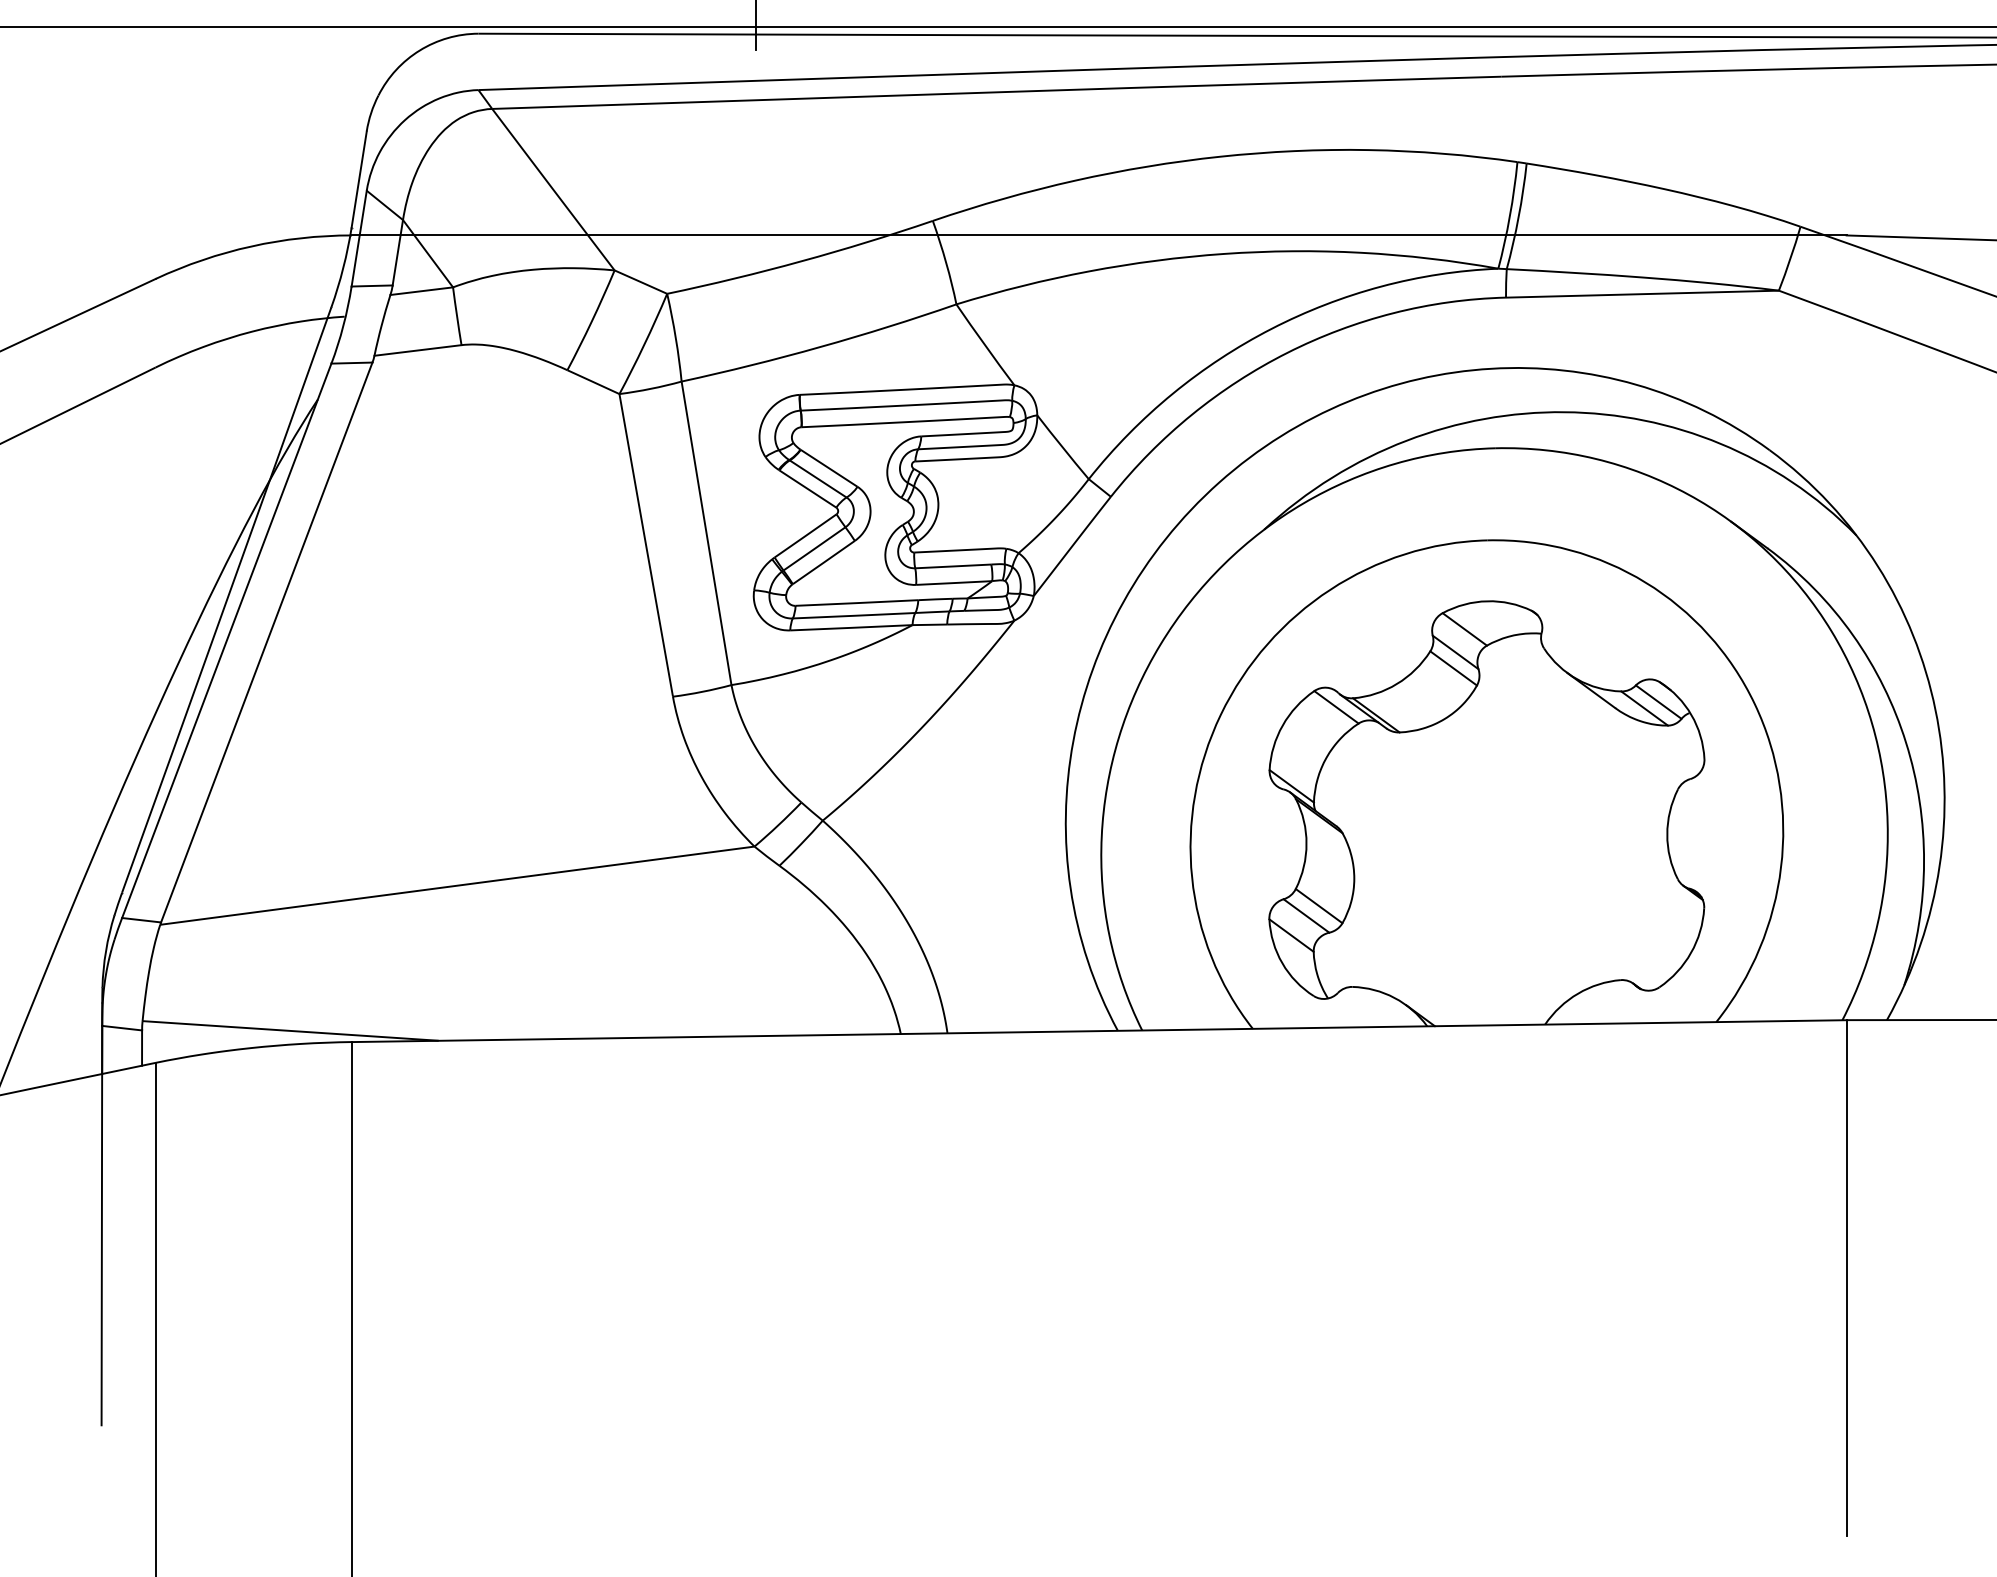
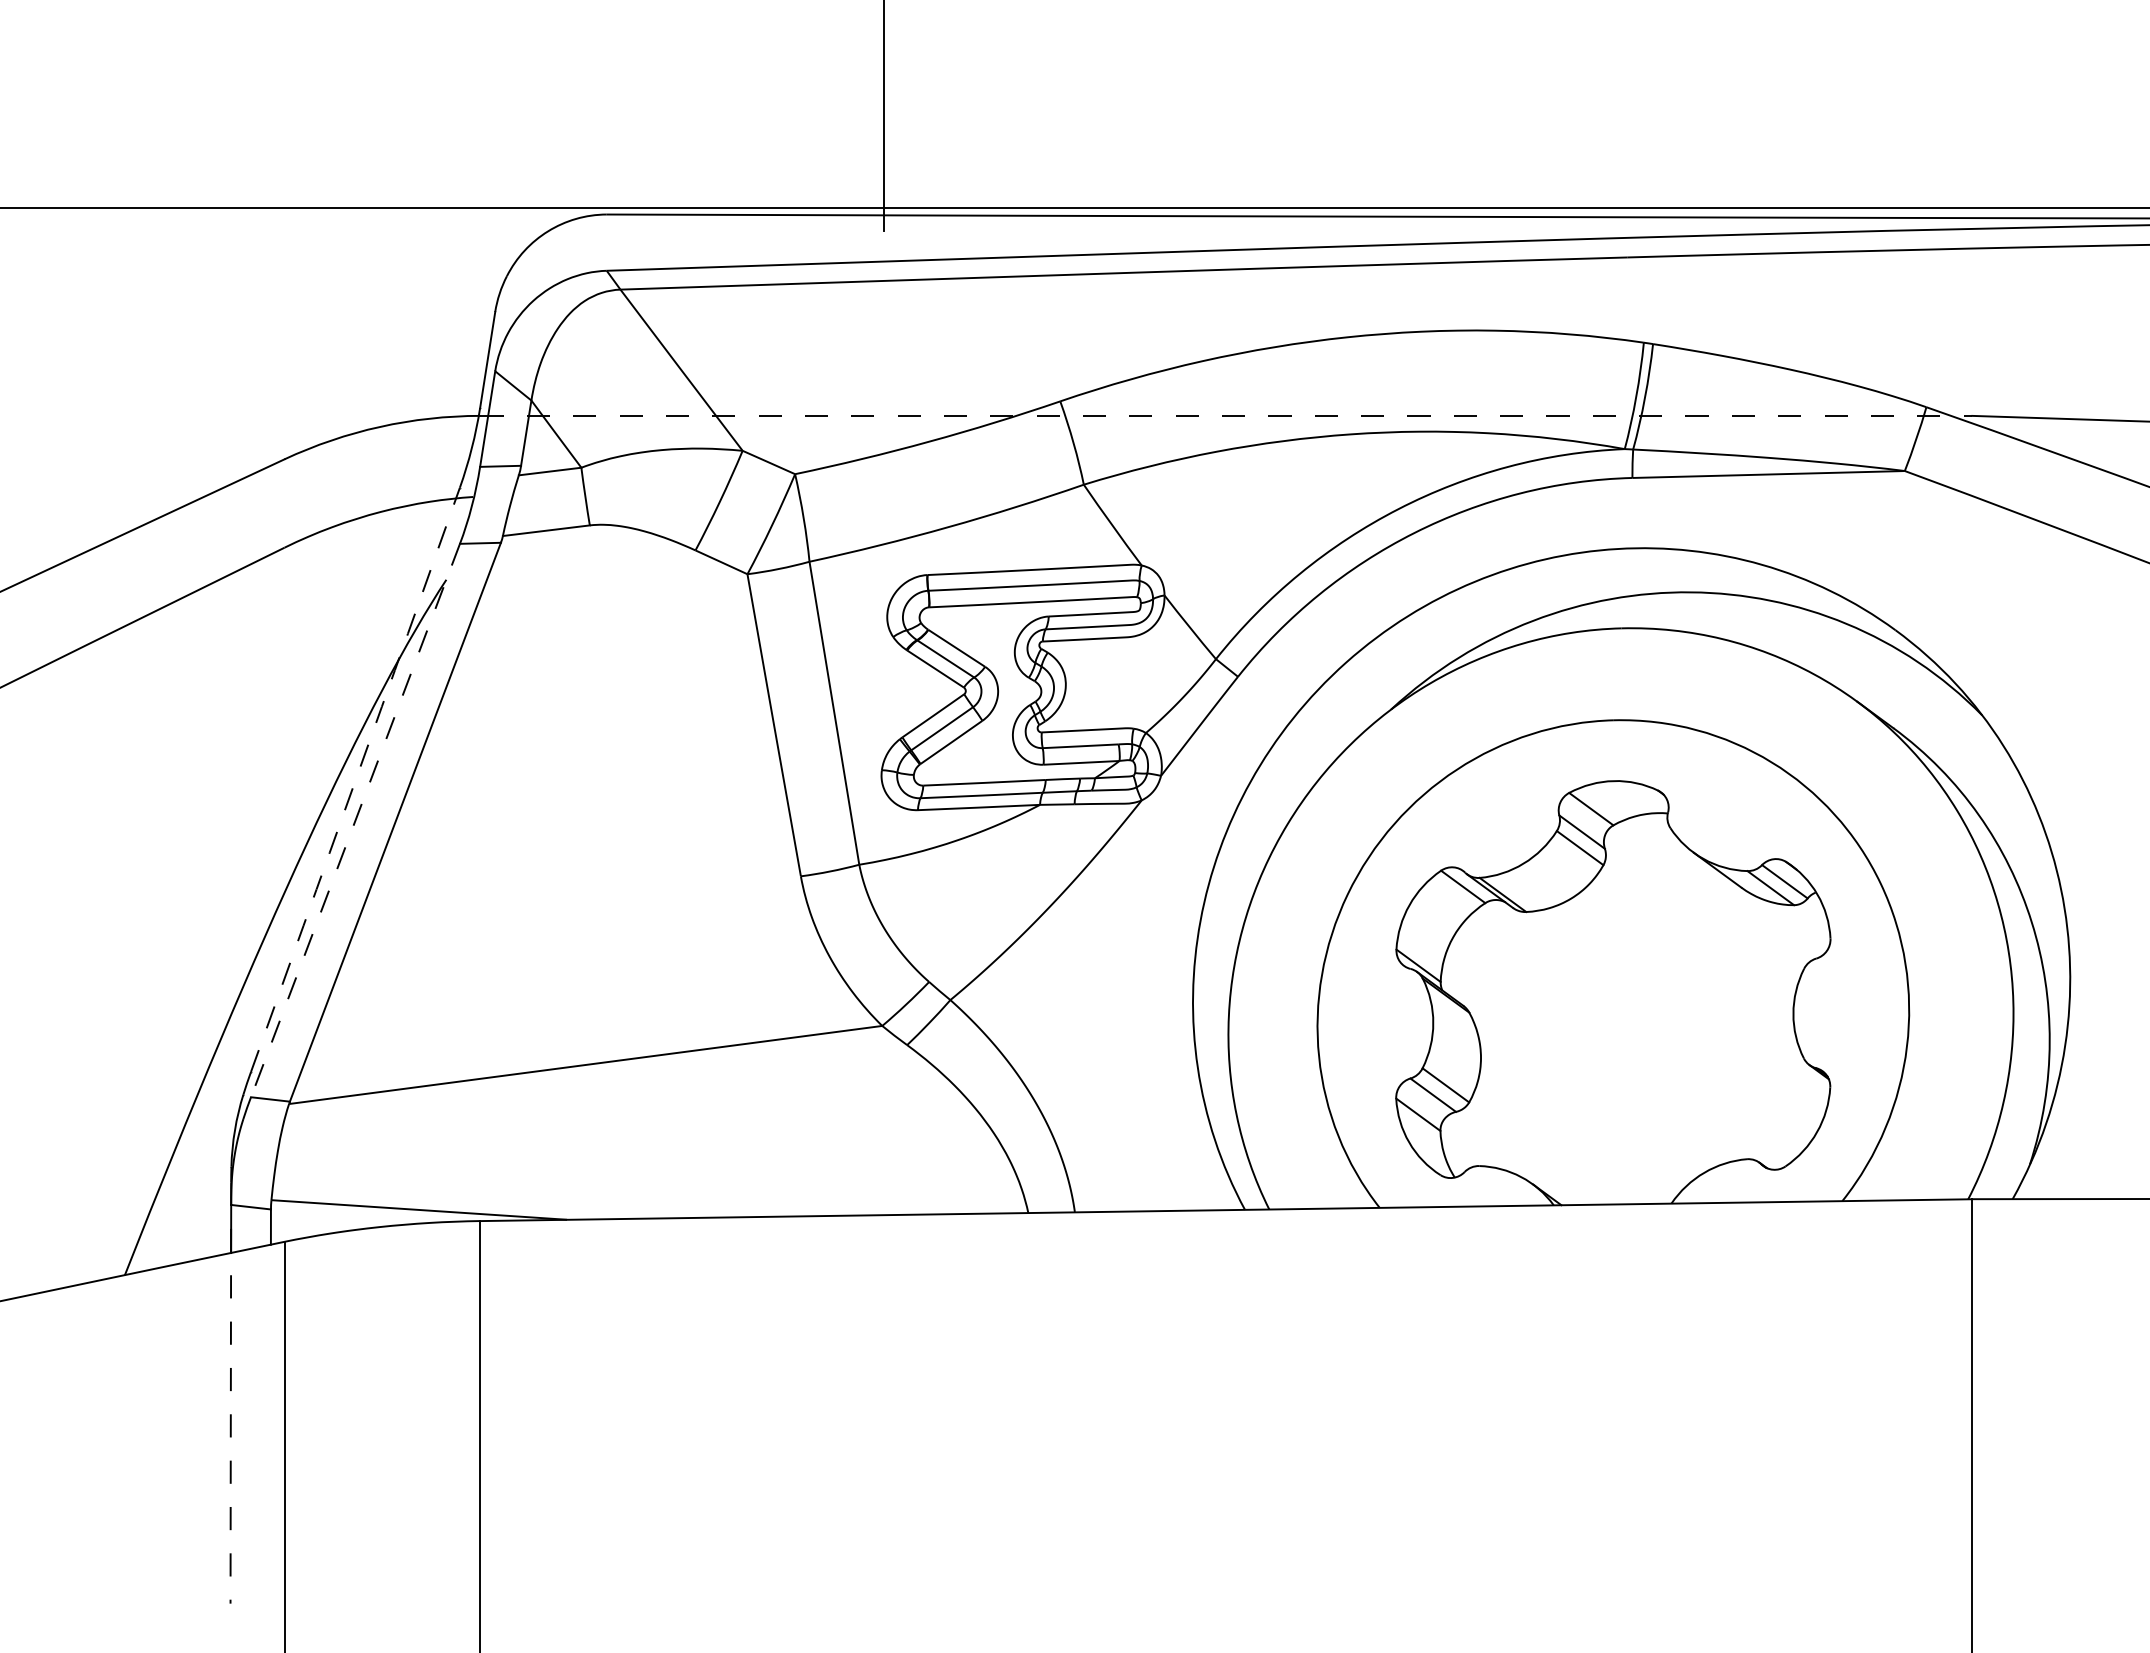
line: (1099, 235) -> (1226, 415), solid -> dashed
arc: (226, 599) -> (355, 779), solid -> dashed
line: (226, 640) -> (355, 820), solid -> dashed
line: (101, 1214) -> (230, 1393), solid -> dashed

